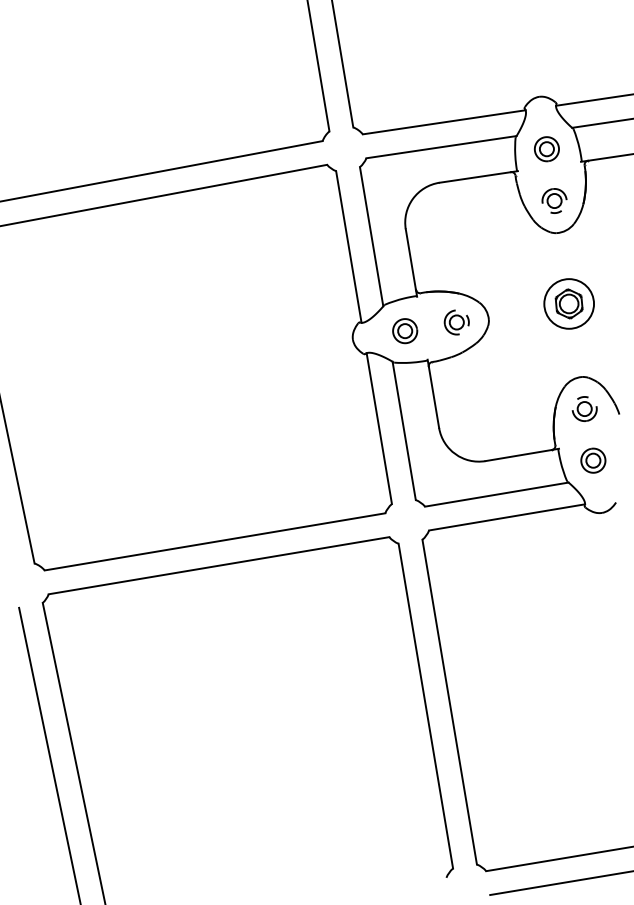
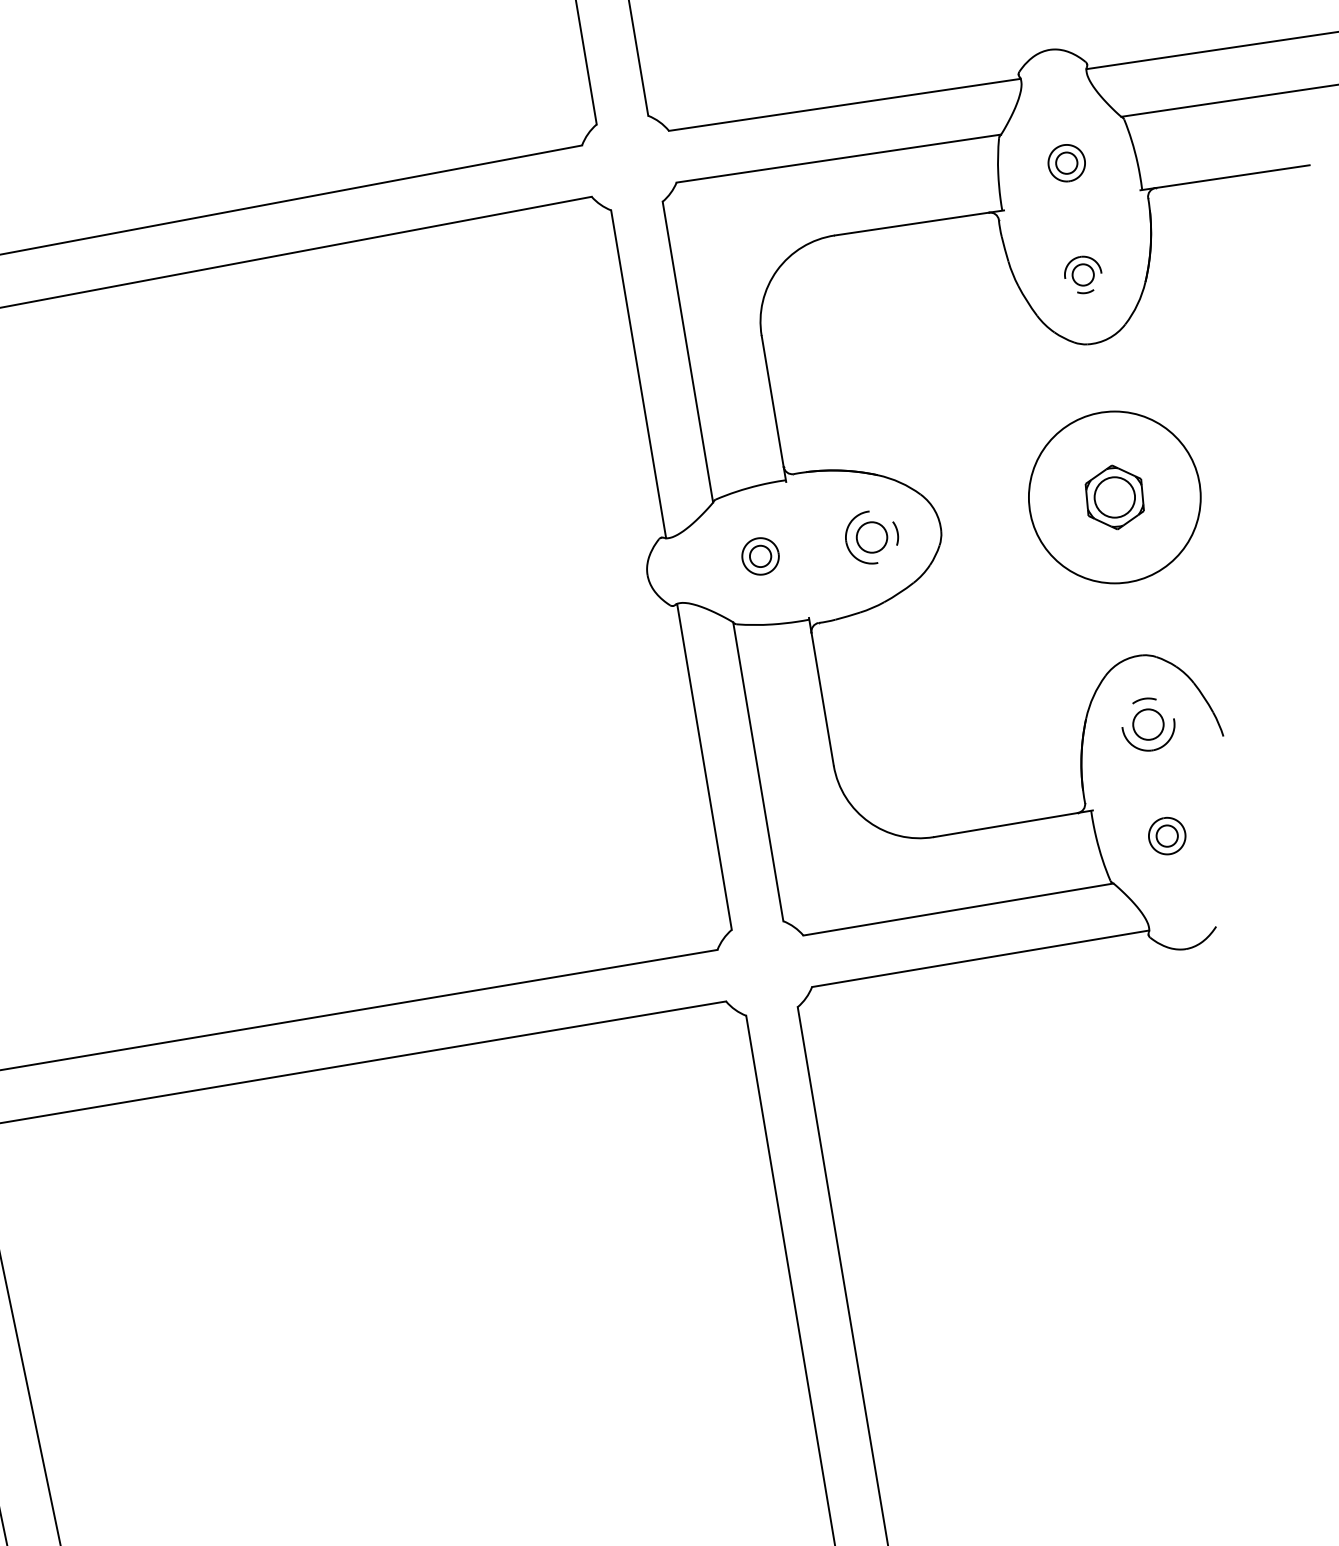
part: (546, 149) -> (1065, 163), size x0.7
part: (554, 200) -> (1083, 273), size x0.7
circle: (569, 303) -> (1115, 496), size x1.6
part: (405, 331) -> (761, 556), size x0.7
part: (593, 460) -> (1167, 835), size x0.7

